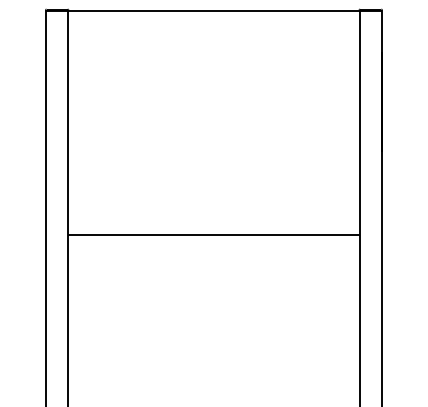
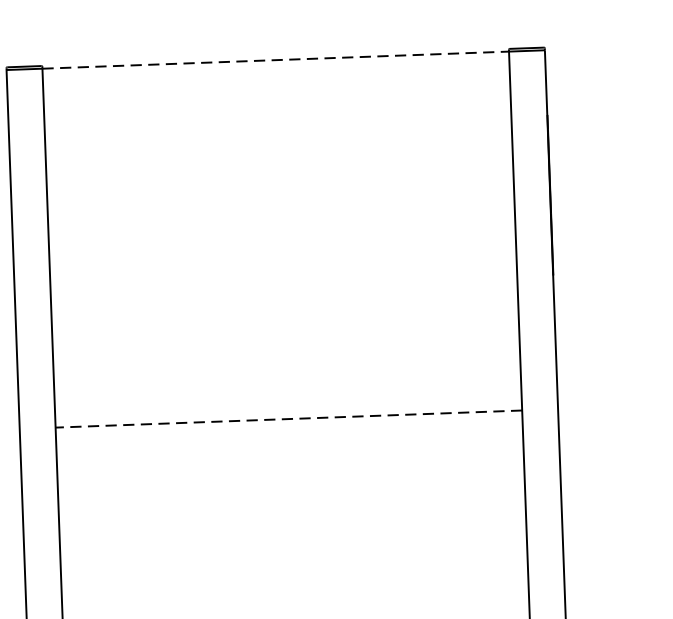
line: (213, 11) -> (275, 60), solid -> dashed
line: (213, 235) -> (288, 419), solid -> dashed

